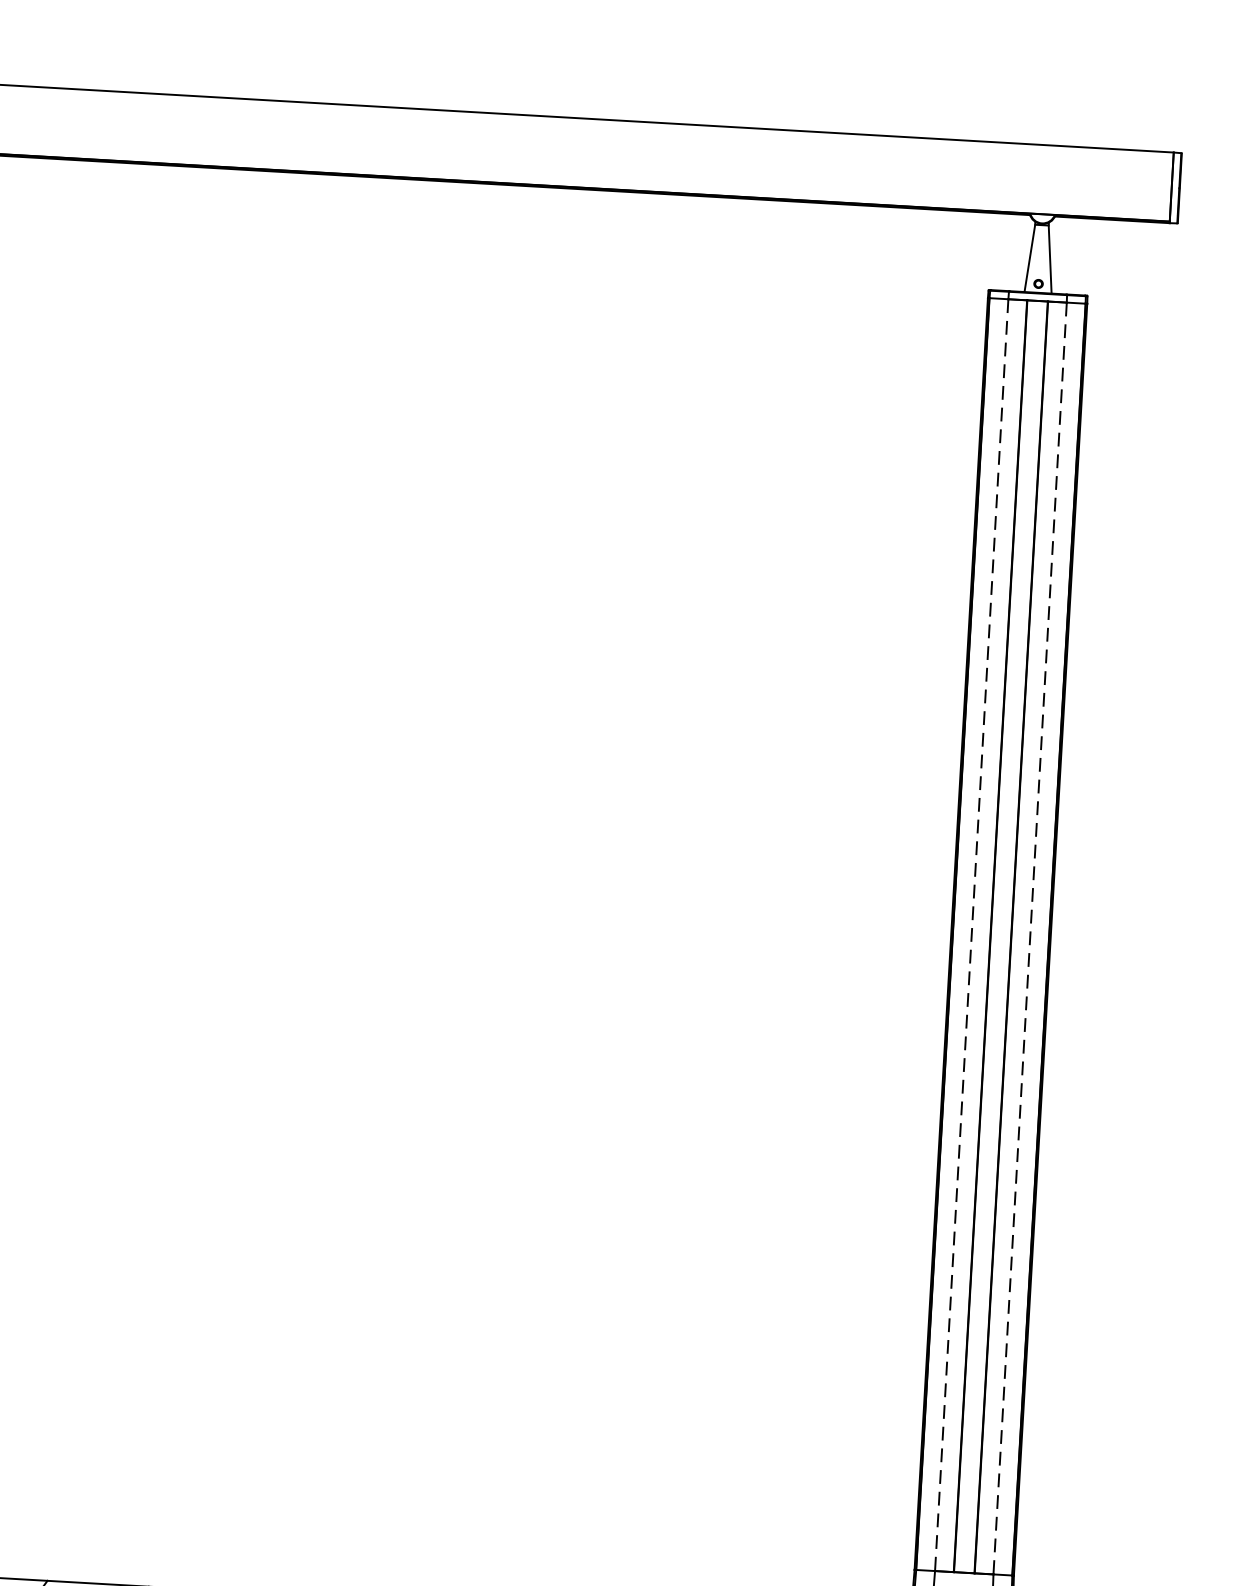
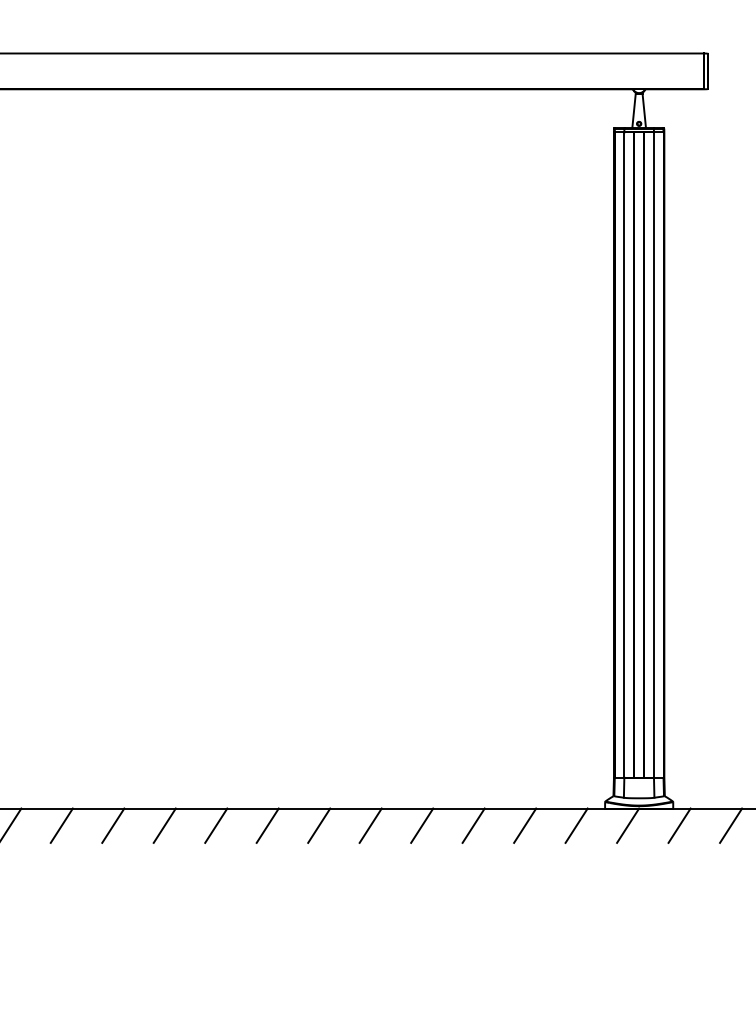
line: (971, 935) -> (624, 455), dashed -> solid
line: (1029, 939) -> (653, 455), dashed -> solid

